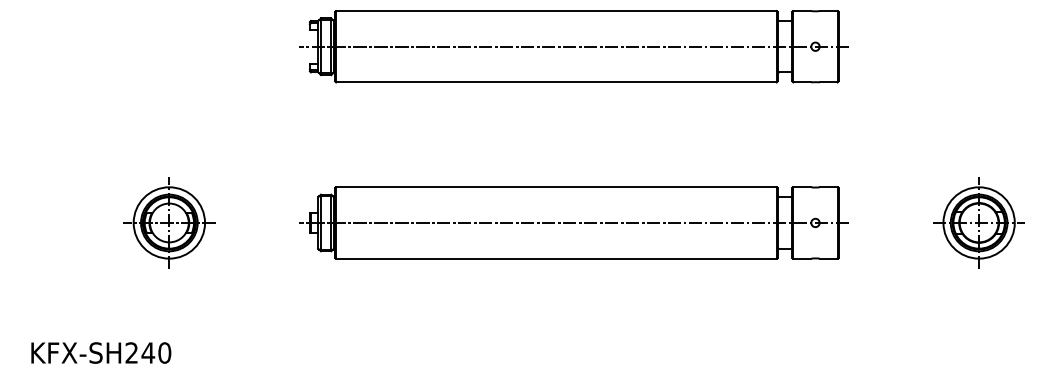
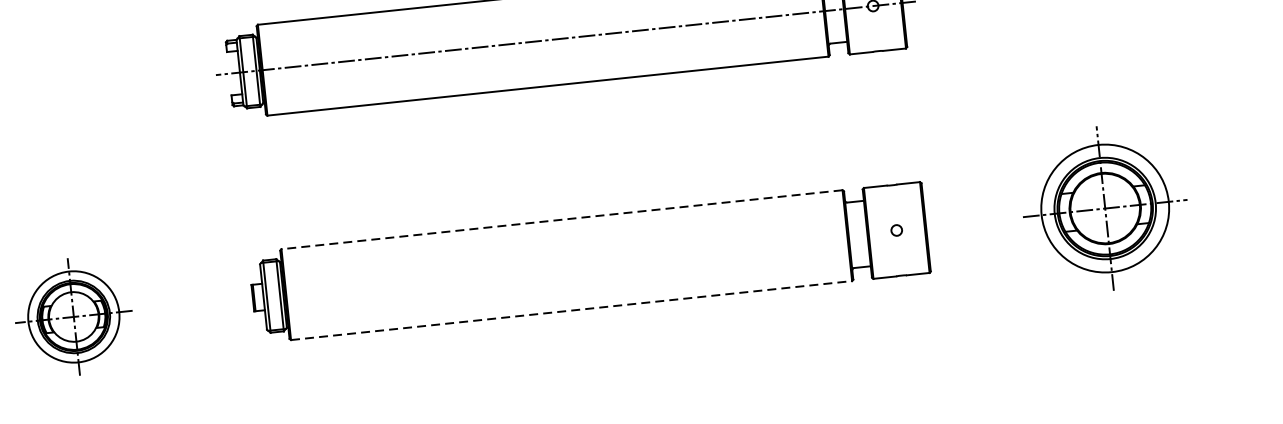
line: (555, 187) -> (560, 220), solid -> dashed
line: (574, 222) -> (589, 262), removed
part: (978, 222) -> (1104, 208), size x1.4
line: (556, 258) -> (571, 310), solid -> dashed

